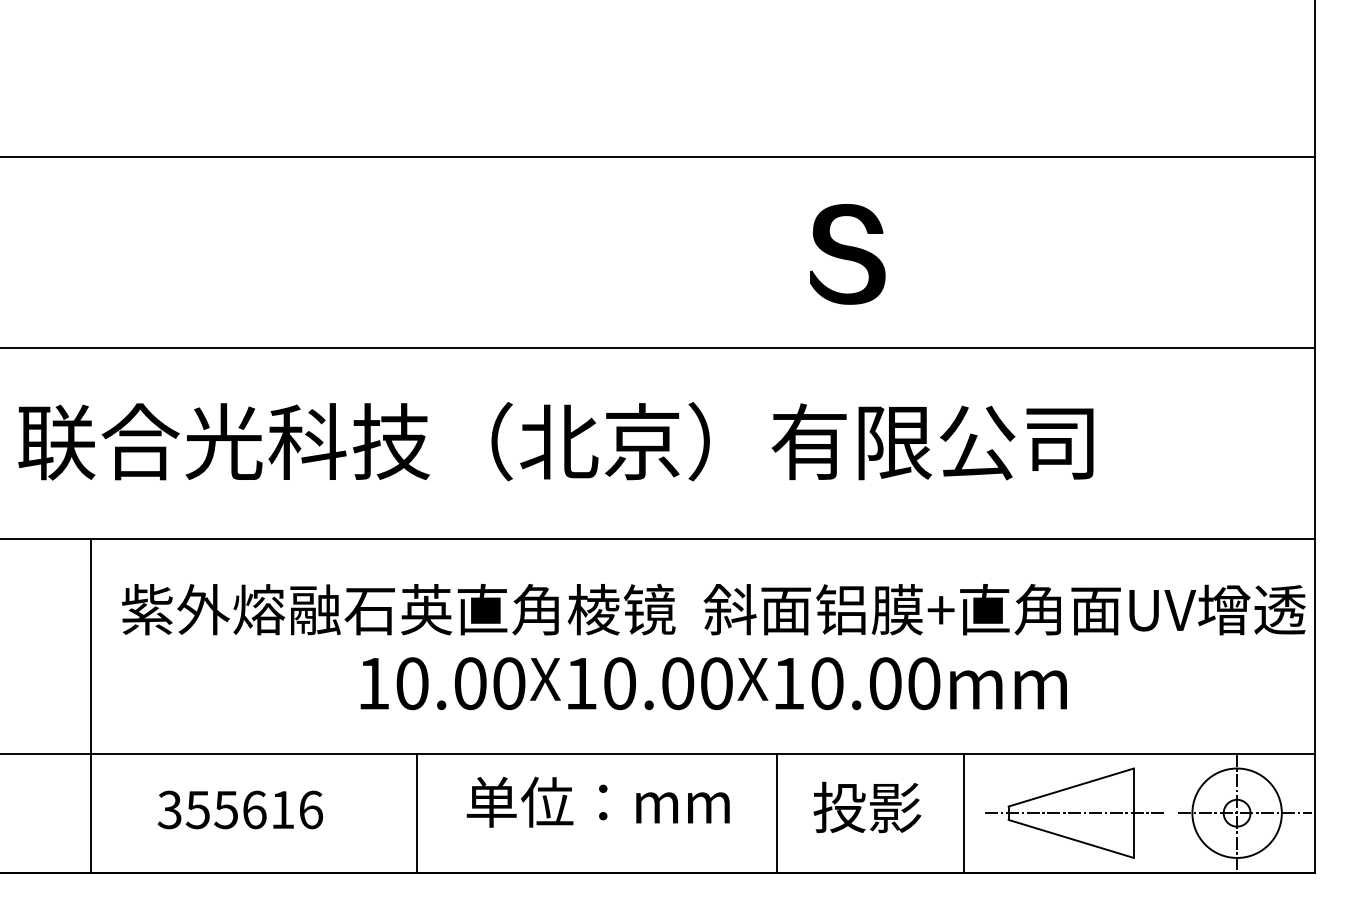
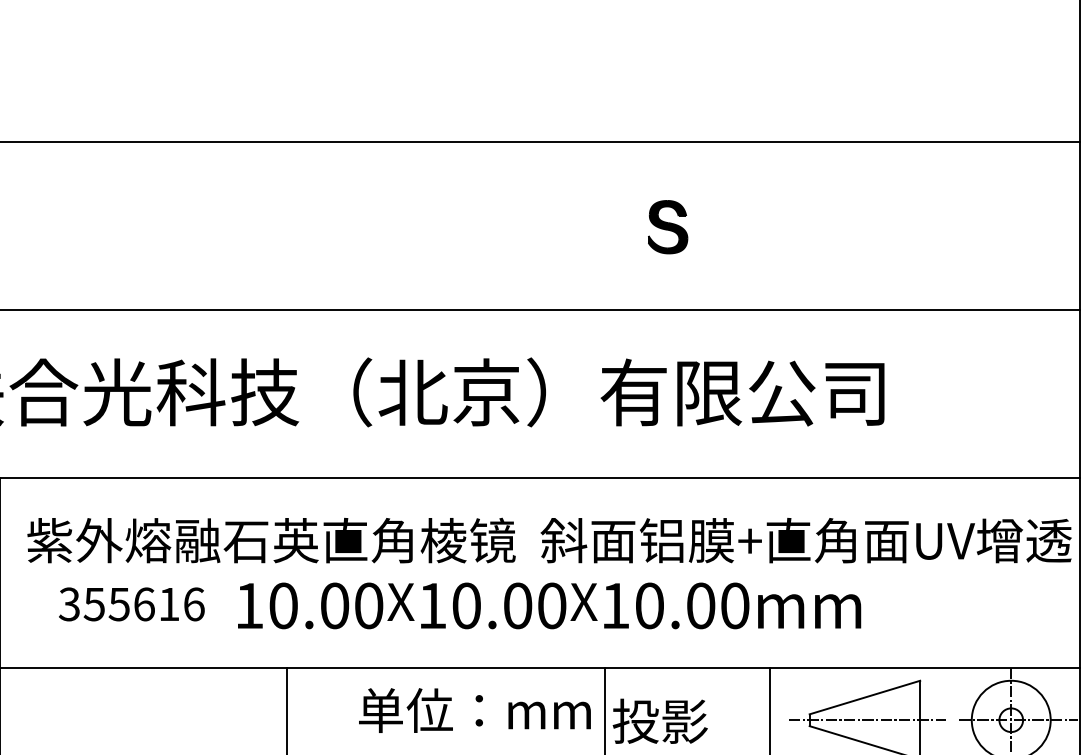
part: (847, 254) -> (667, 227), size x0.6
text: (597, 801) -> (474, 709), moved
text: (867, 807) -> (660, 721), moved
text: (240, 809) -> (131, 604), moved

